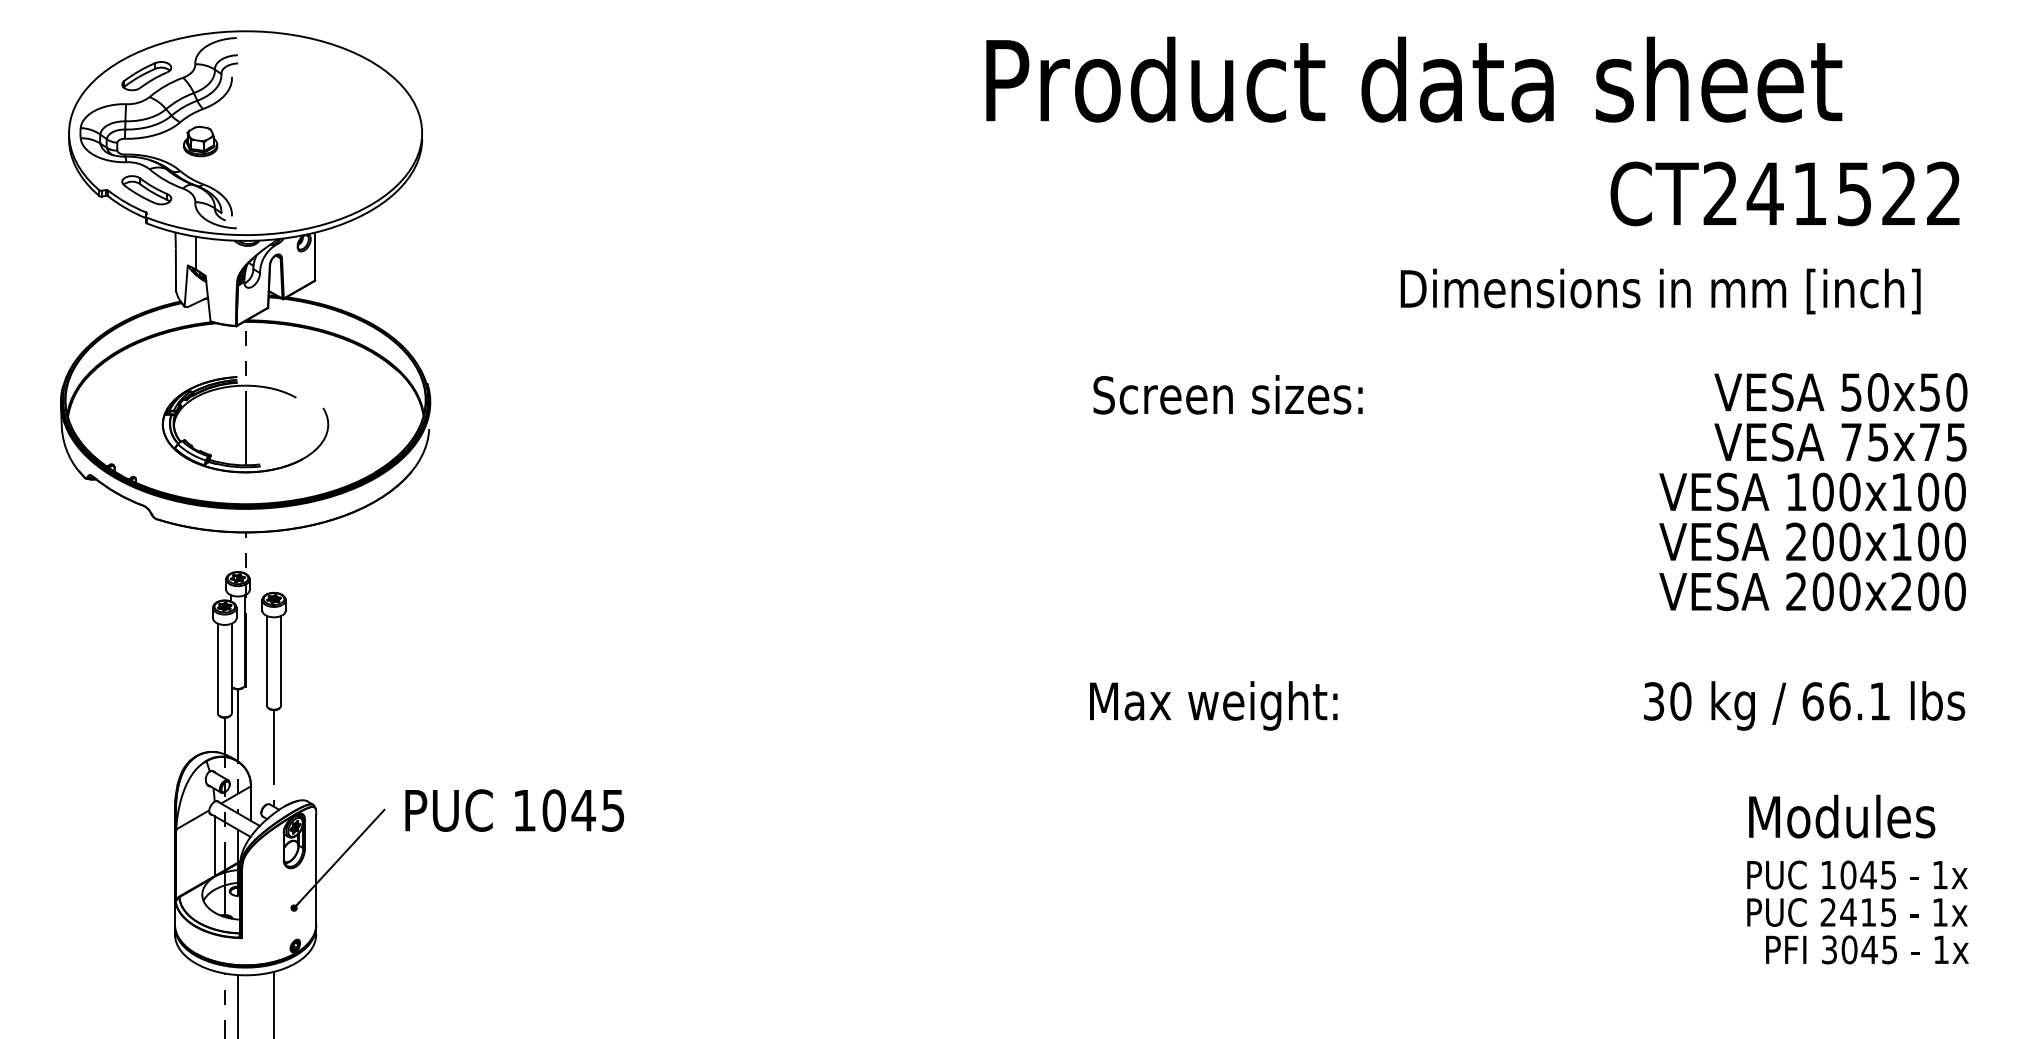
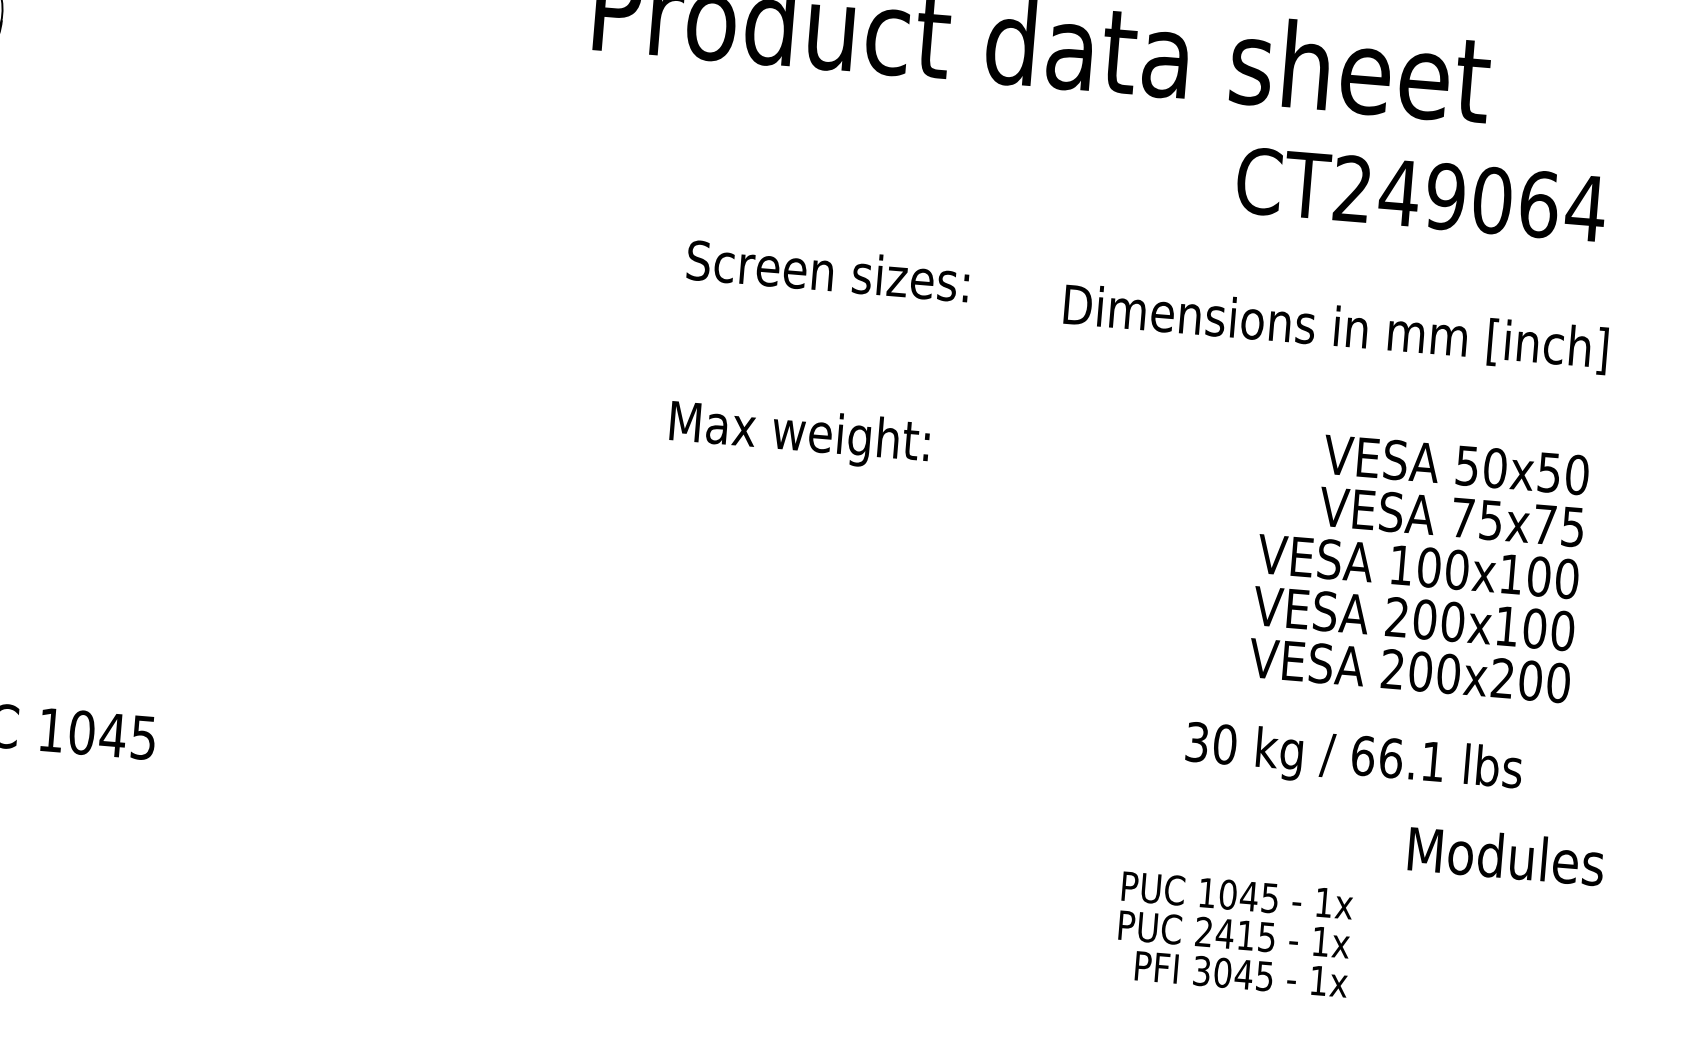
text: (1877, 193) -> (1516, 202), CT241522 -> CT249064
text: (1660, 291) -> (1335, 329), moved
text: (1227, 394) -> (827, 270), moved
text: (1813, 492) -> (1419, 567), moved
text: (1213, 705) -> (799, 435), moved
text: (1804, 705) -> (1353, 759), moved
text: (1842, 816) -> (1506, 856), moved
text: (1857, 912) -> (1234, 934), moved

